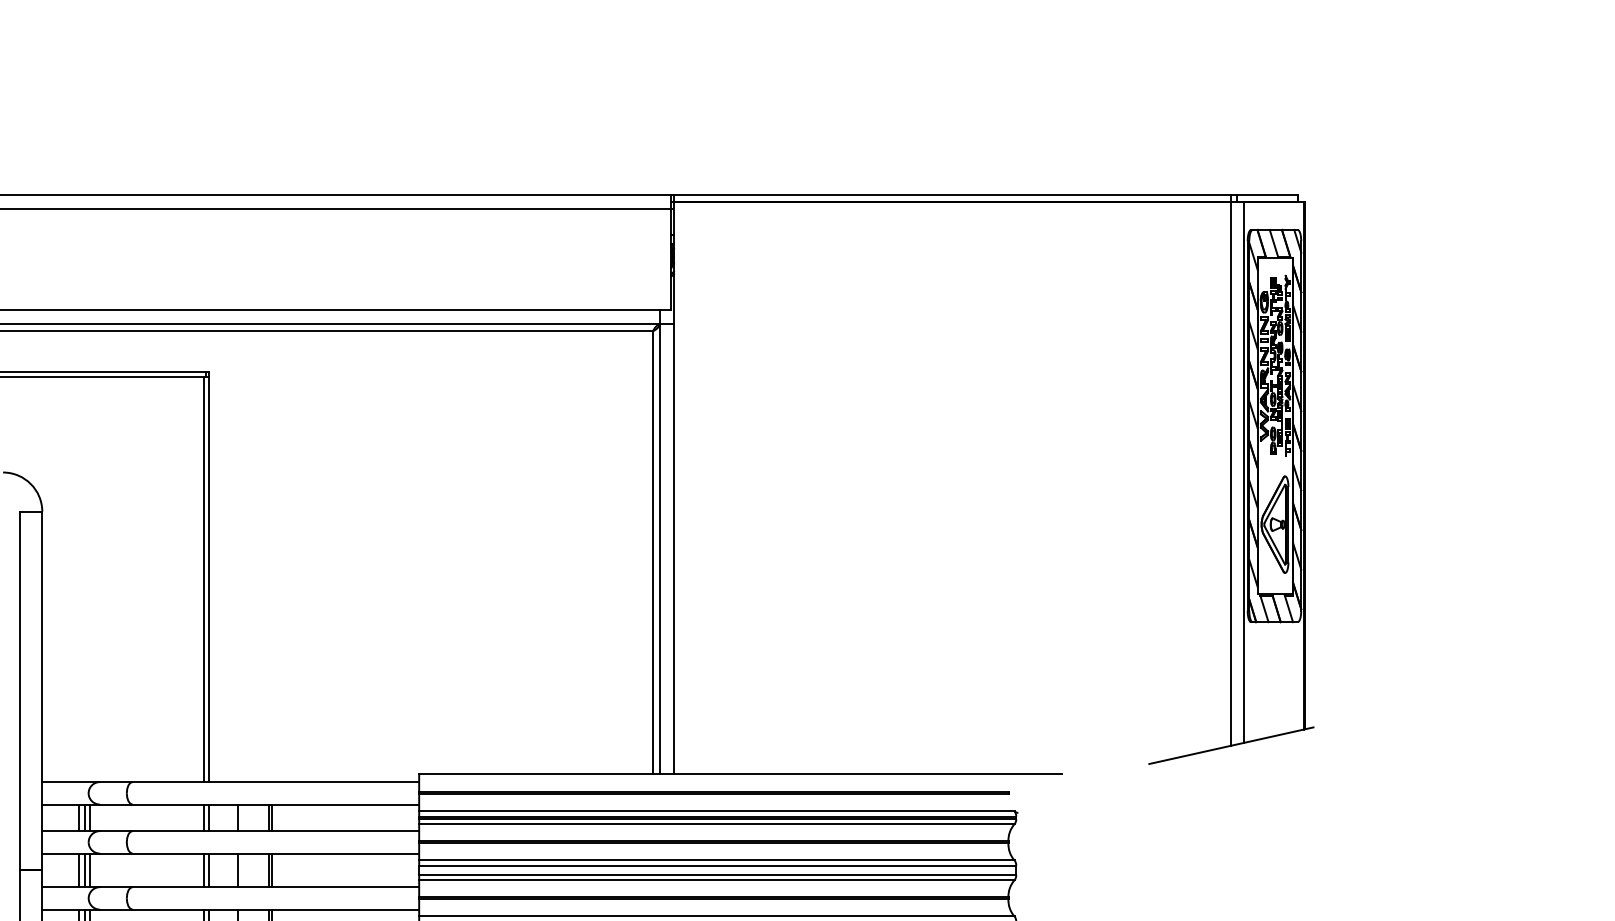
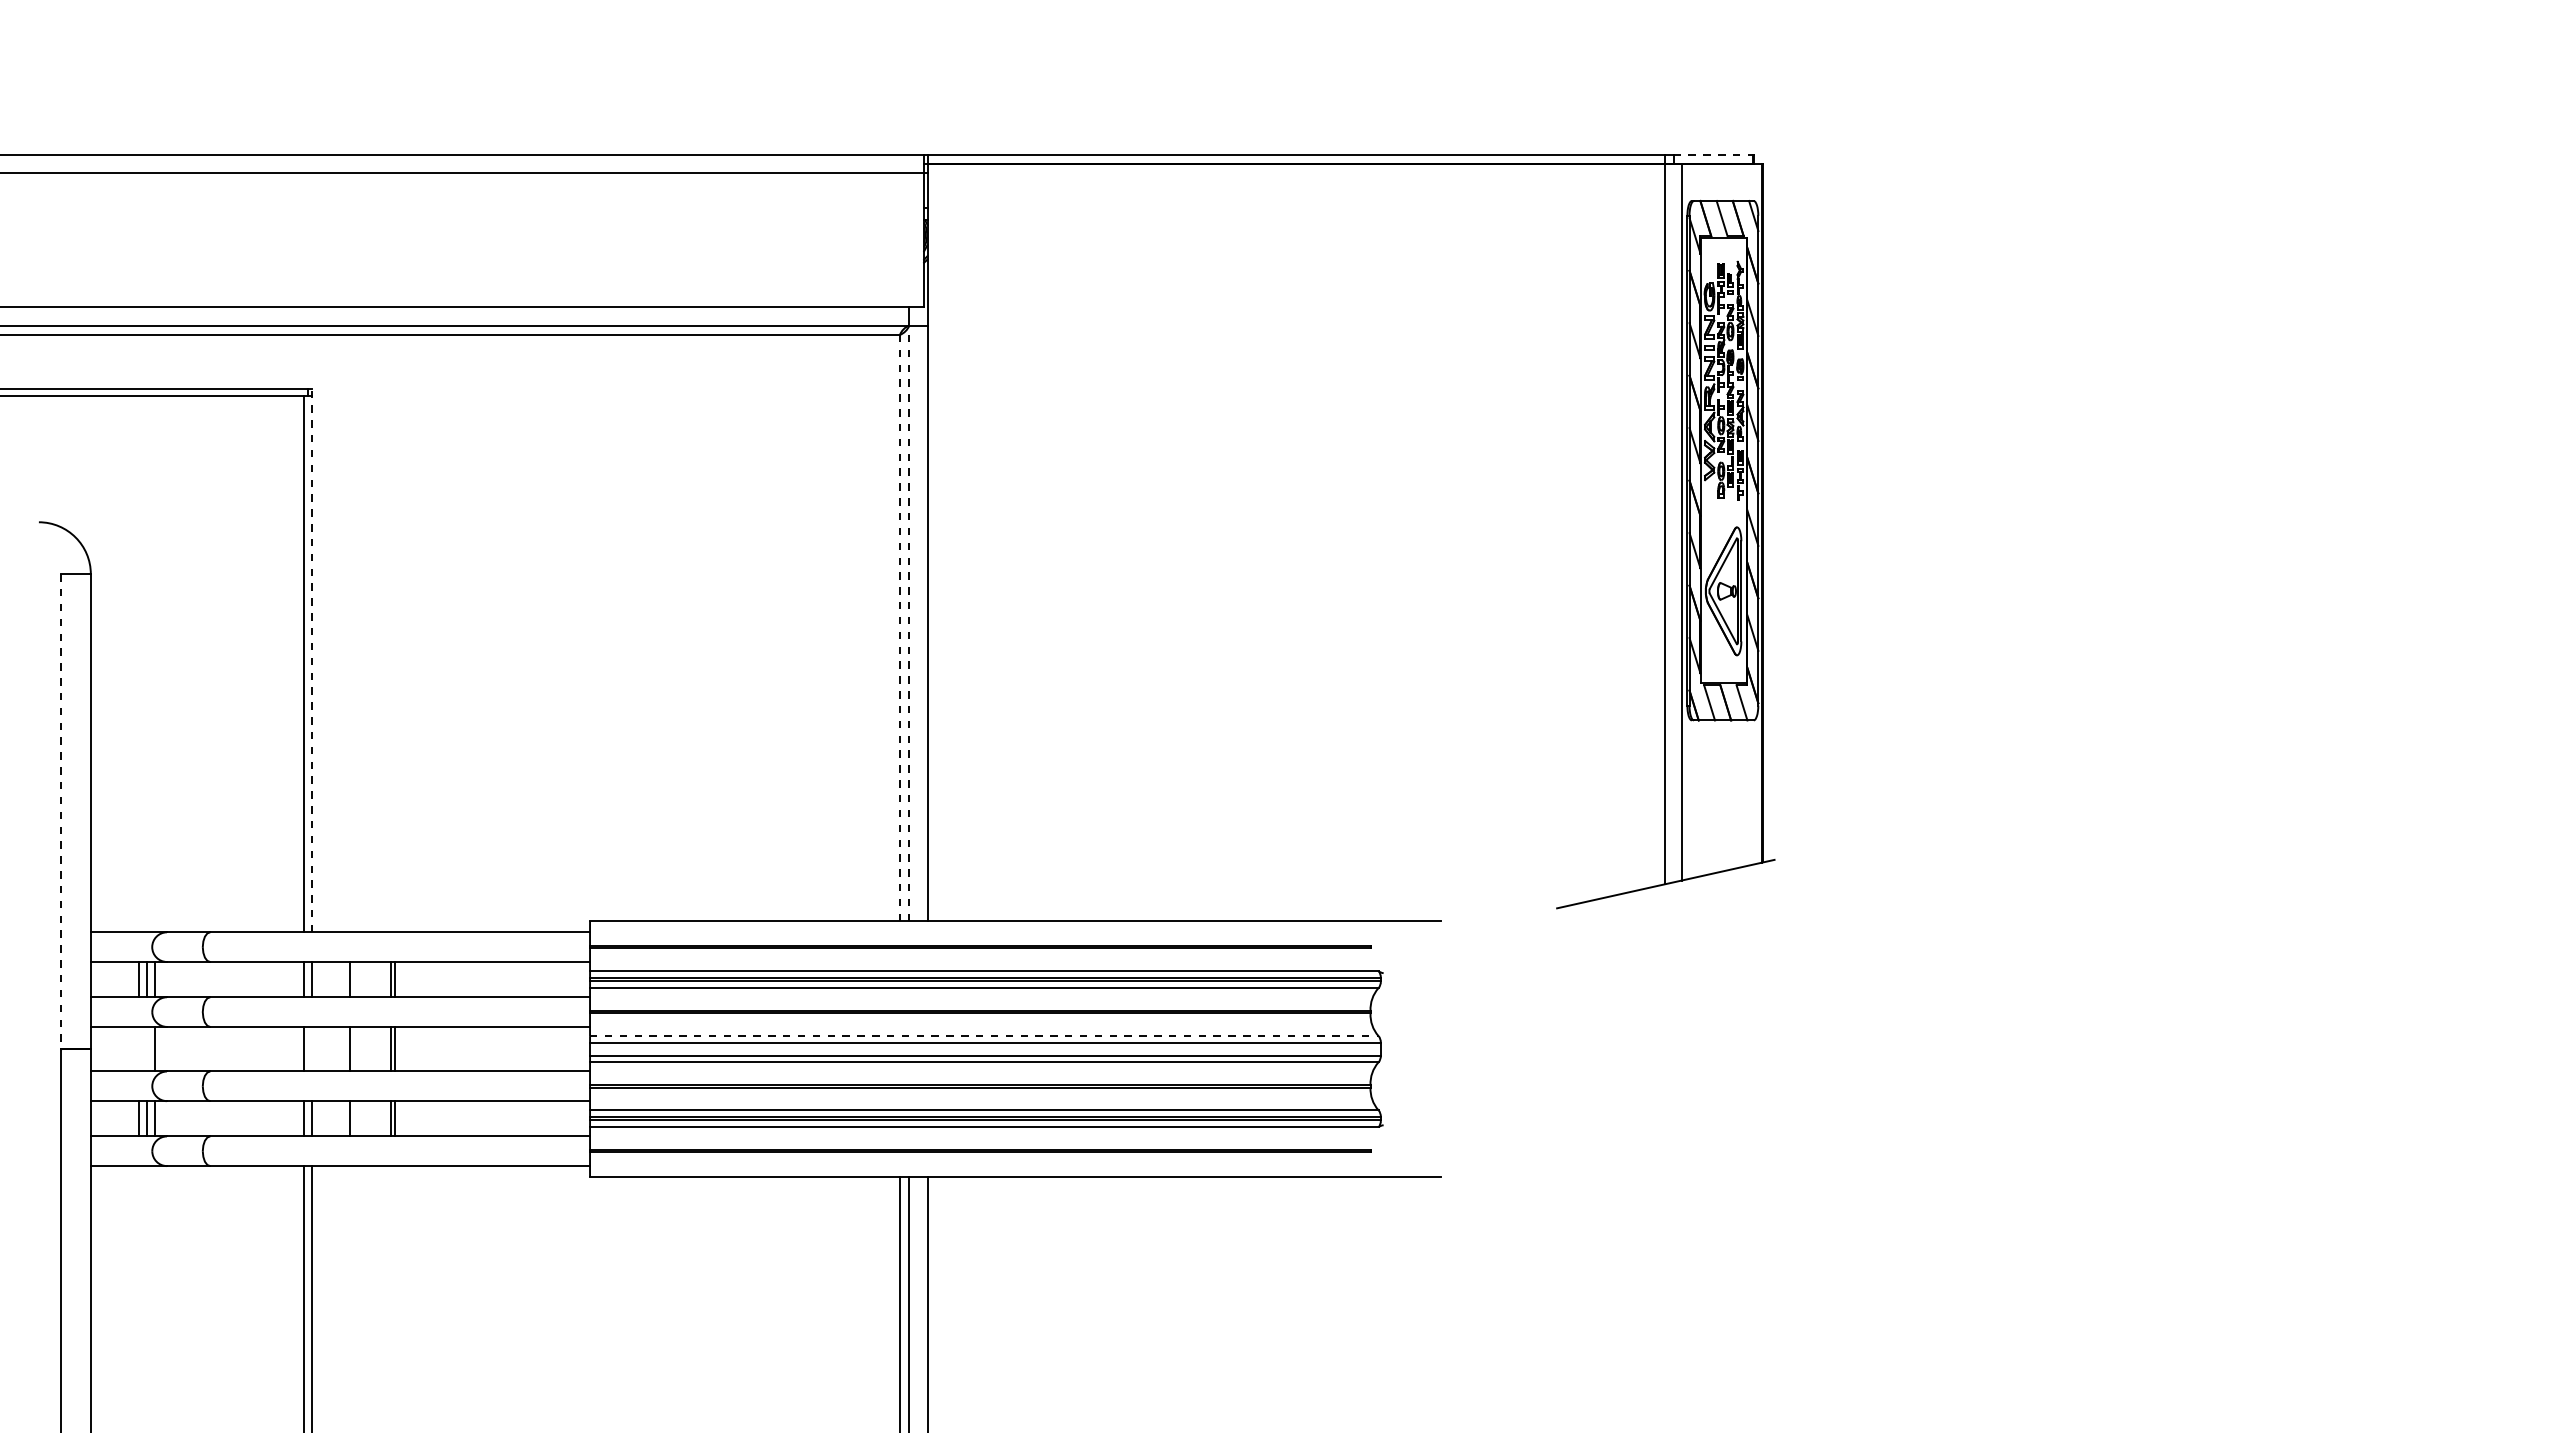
line: (1267, 194) -> (1713, 154), solid -> dashed
line: (660, 548) -> (909, 623), solid -> dashed
line: (653, 552) -> (900, 628), solid -> dashed
line: (208, 576) -> (311, 660), solid -> dashed
line: (20, 691) -> (61, 812), solid -> dashed
line: (717, 860) -> (984, 1036), solid -> dashed
line: (79, 869) -> (139, 1048), removed
line: (85, 869) -> (147, 1048), removed
line: (208, 869) -> (311, 1048), removed

